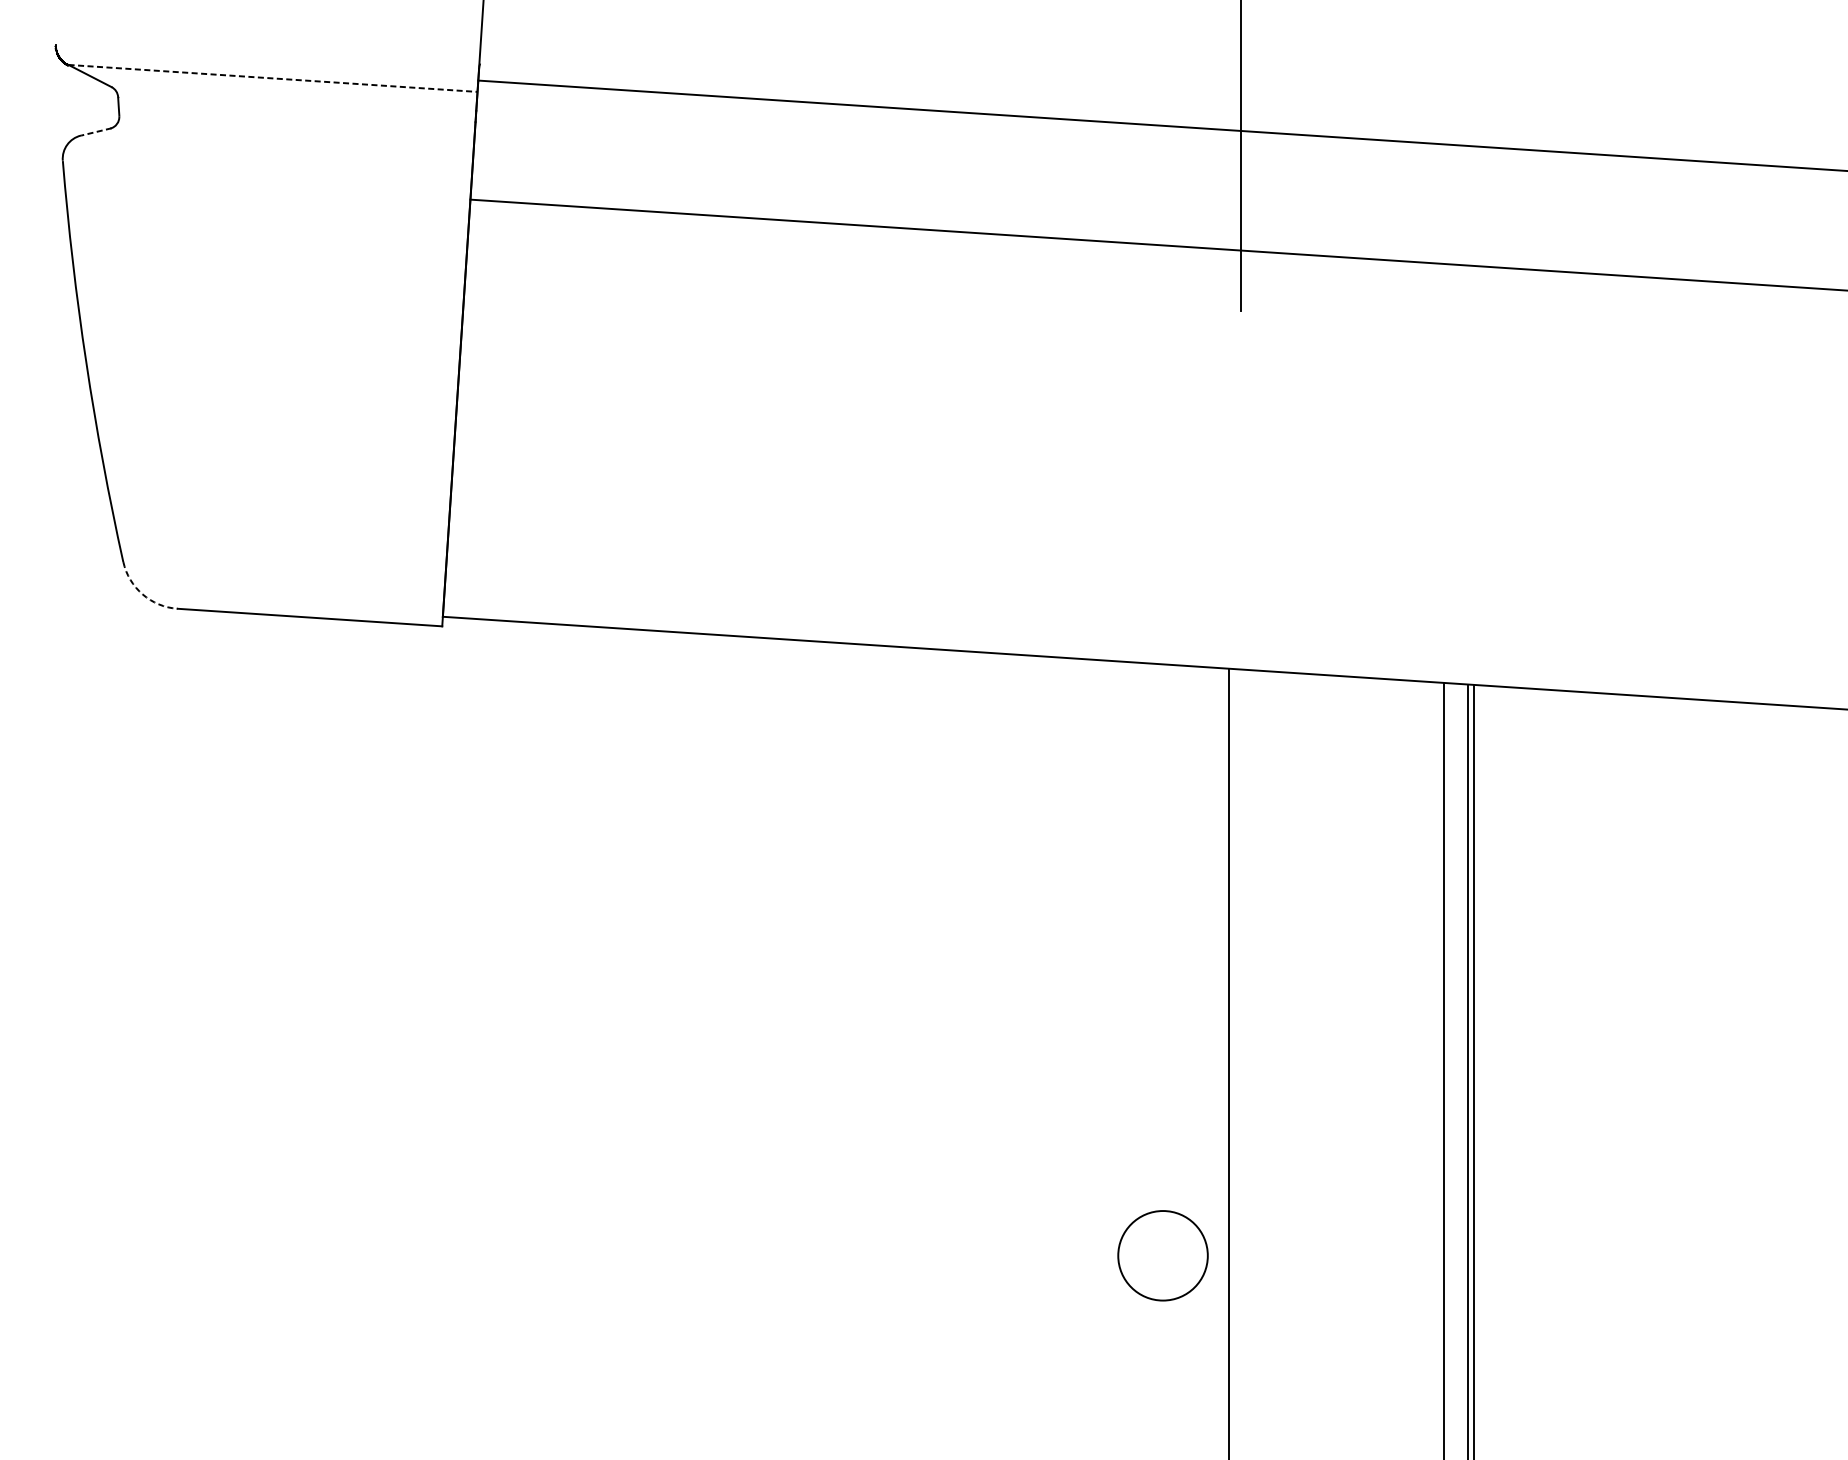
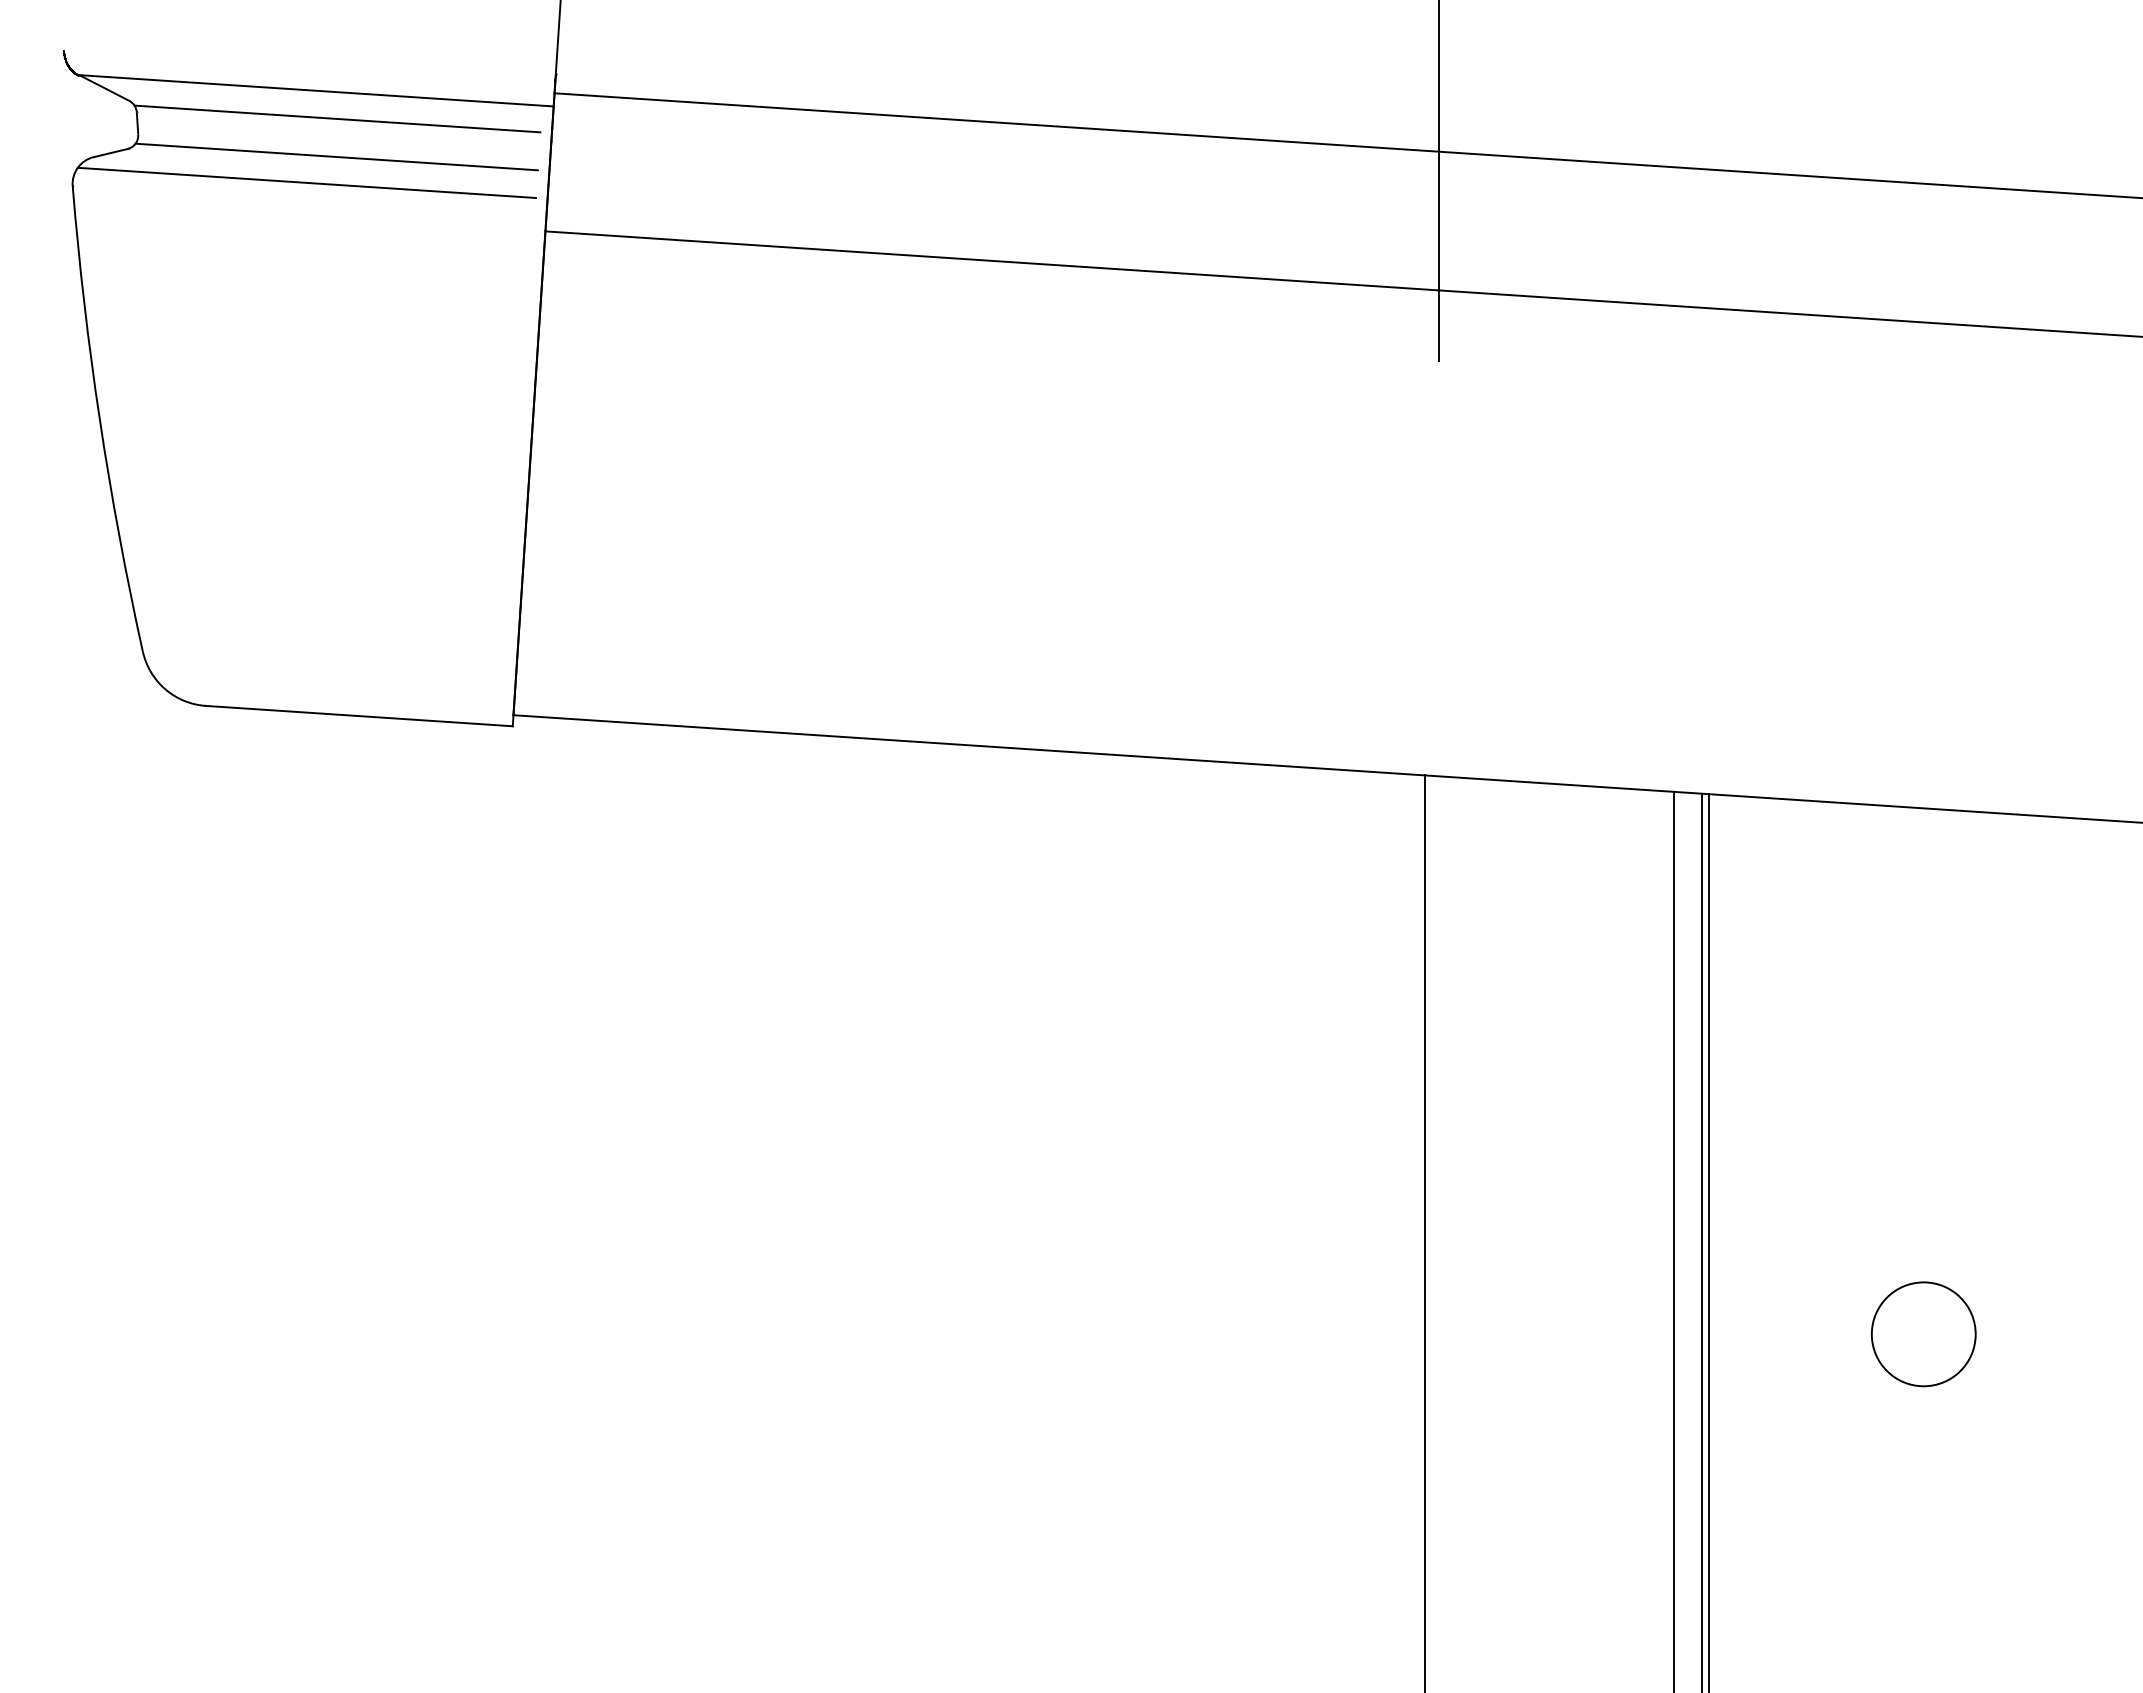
line: (273, 78) -> (316, 90), dashed -> solid
line: (291, 102) -> (337, 118), added
line: (96, 131) -> (111, 152), dashed -> solid
line: (290, 135) -> (336, 156), added
line: (264, 157) -> (306, 182), added
arc: (142, 594) -> (165, 689), dashed -> solid
circle: (1162, 1255) -> (1923, 1334), moved

